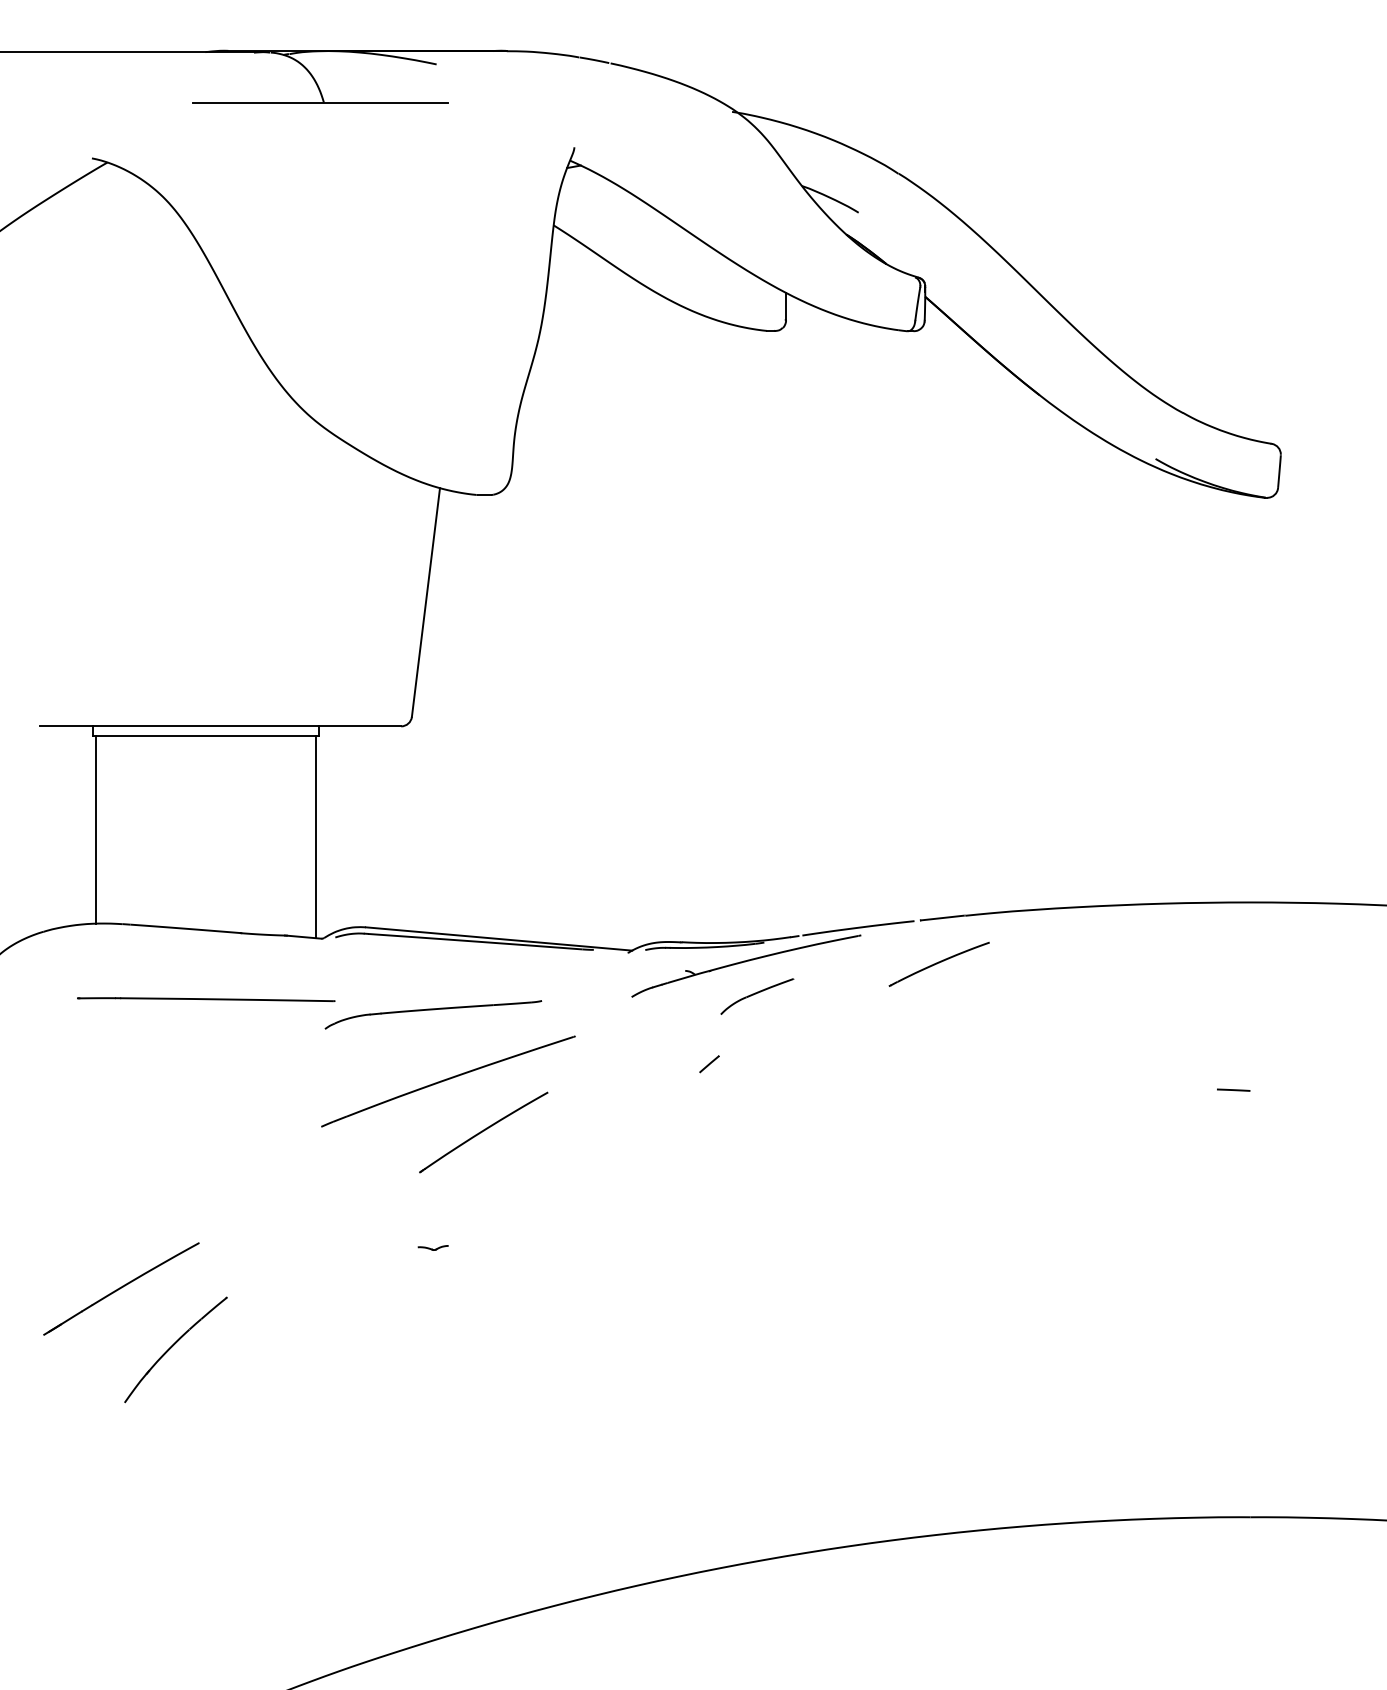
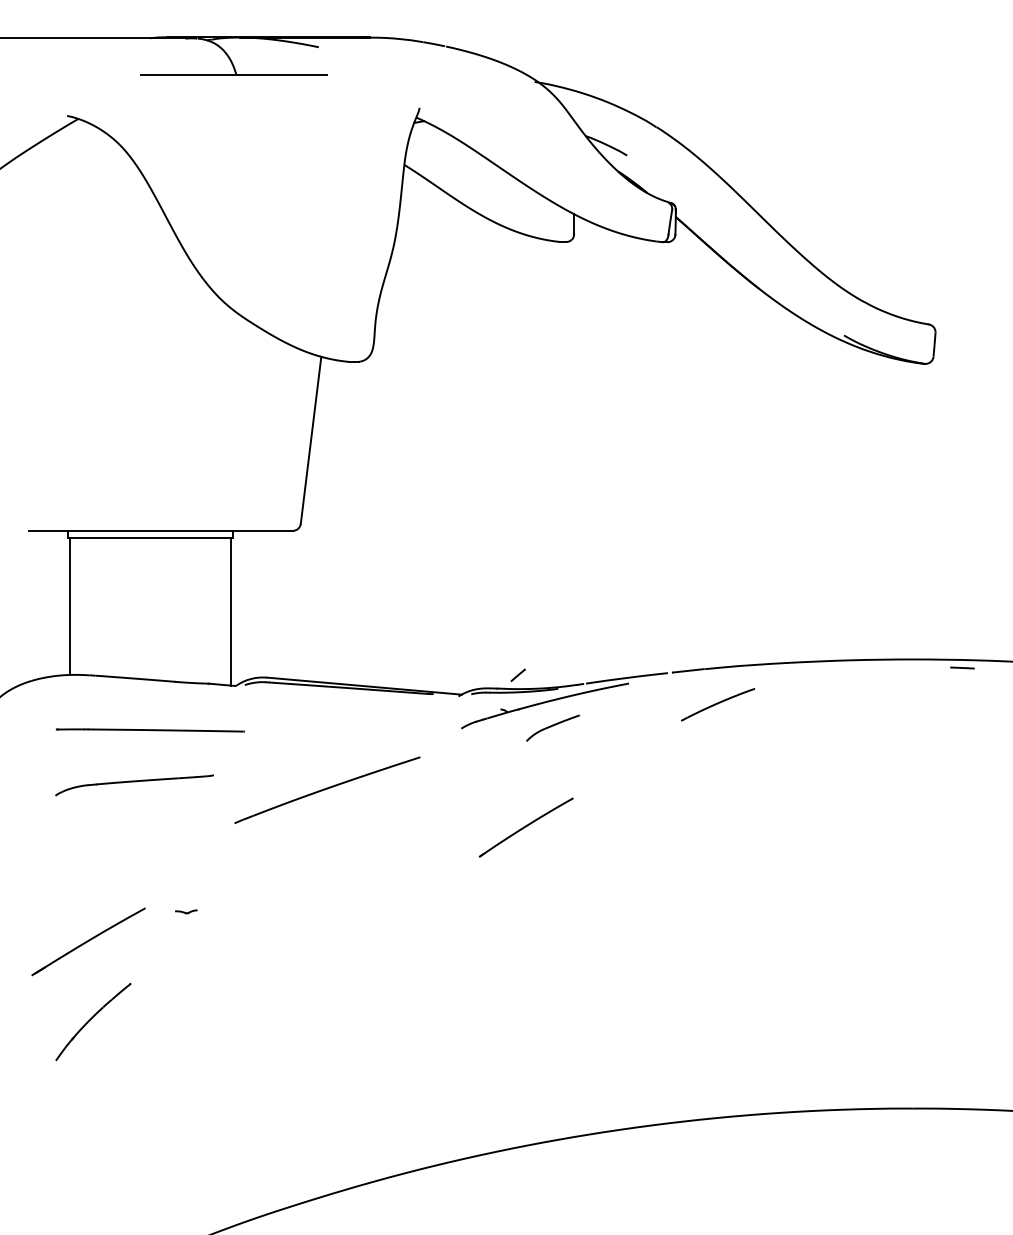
part: (938, 963) -> (717, 704), moved
part: (433, 1014) -> (134, 785), moved
line: (709, 1064) -> (518, 675), moved
line: (1233, 1089) -> (962, 667), moved
part: (483, 1132) -> (526, 827), moved
part: (432, 1247) -> (185, 911), moved
part: (175, 1349) -> (93, 1021), moved

